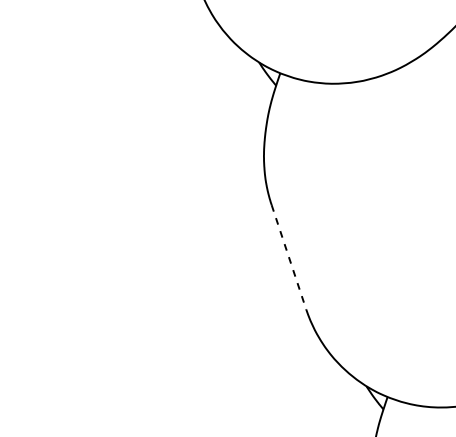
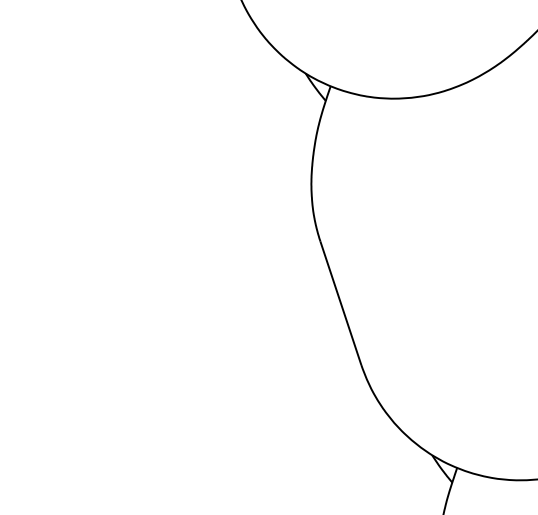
line: (288, 257) -> (340, 303), dashed -> solid

